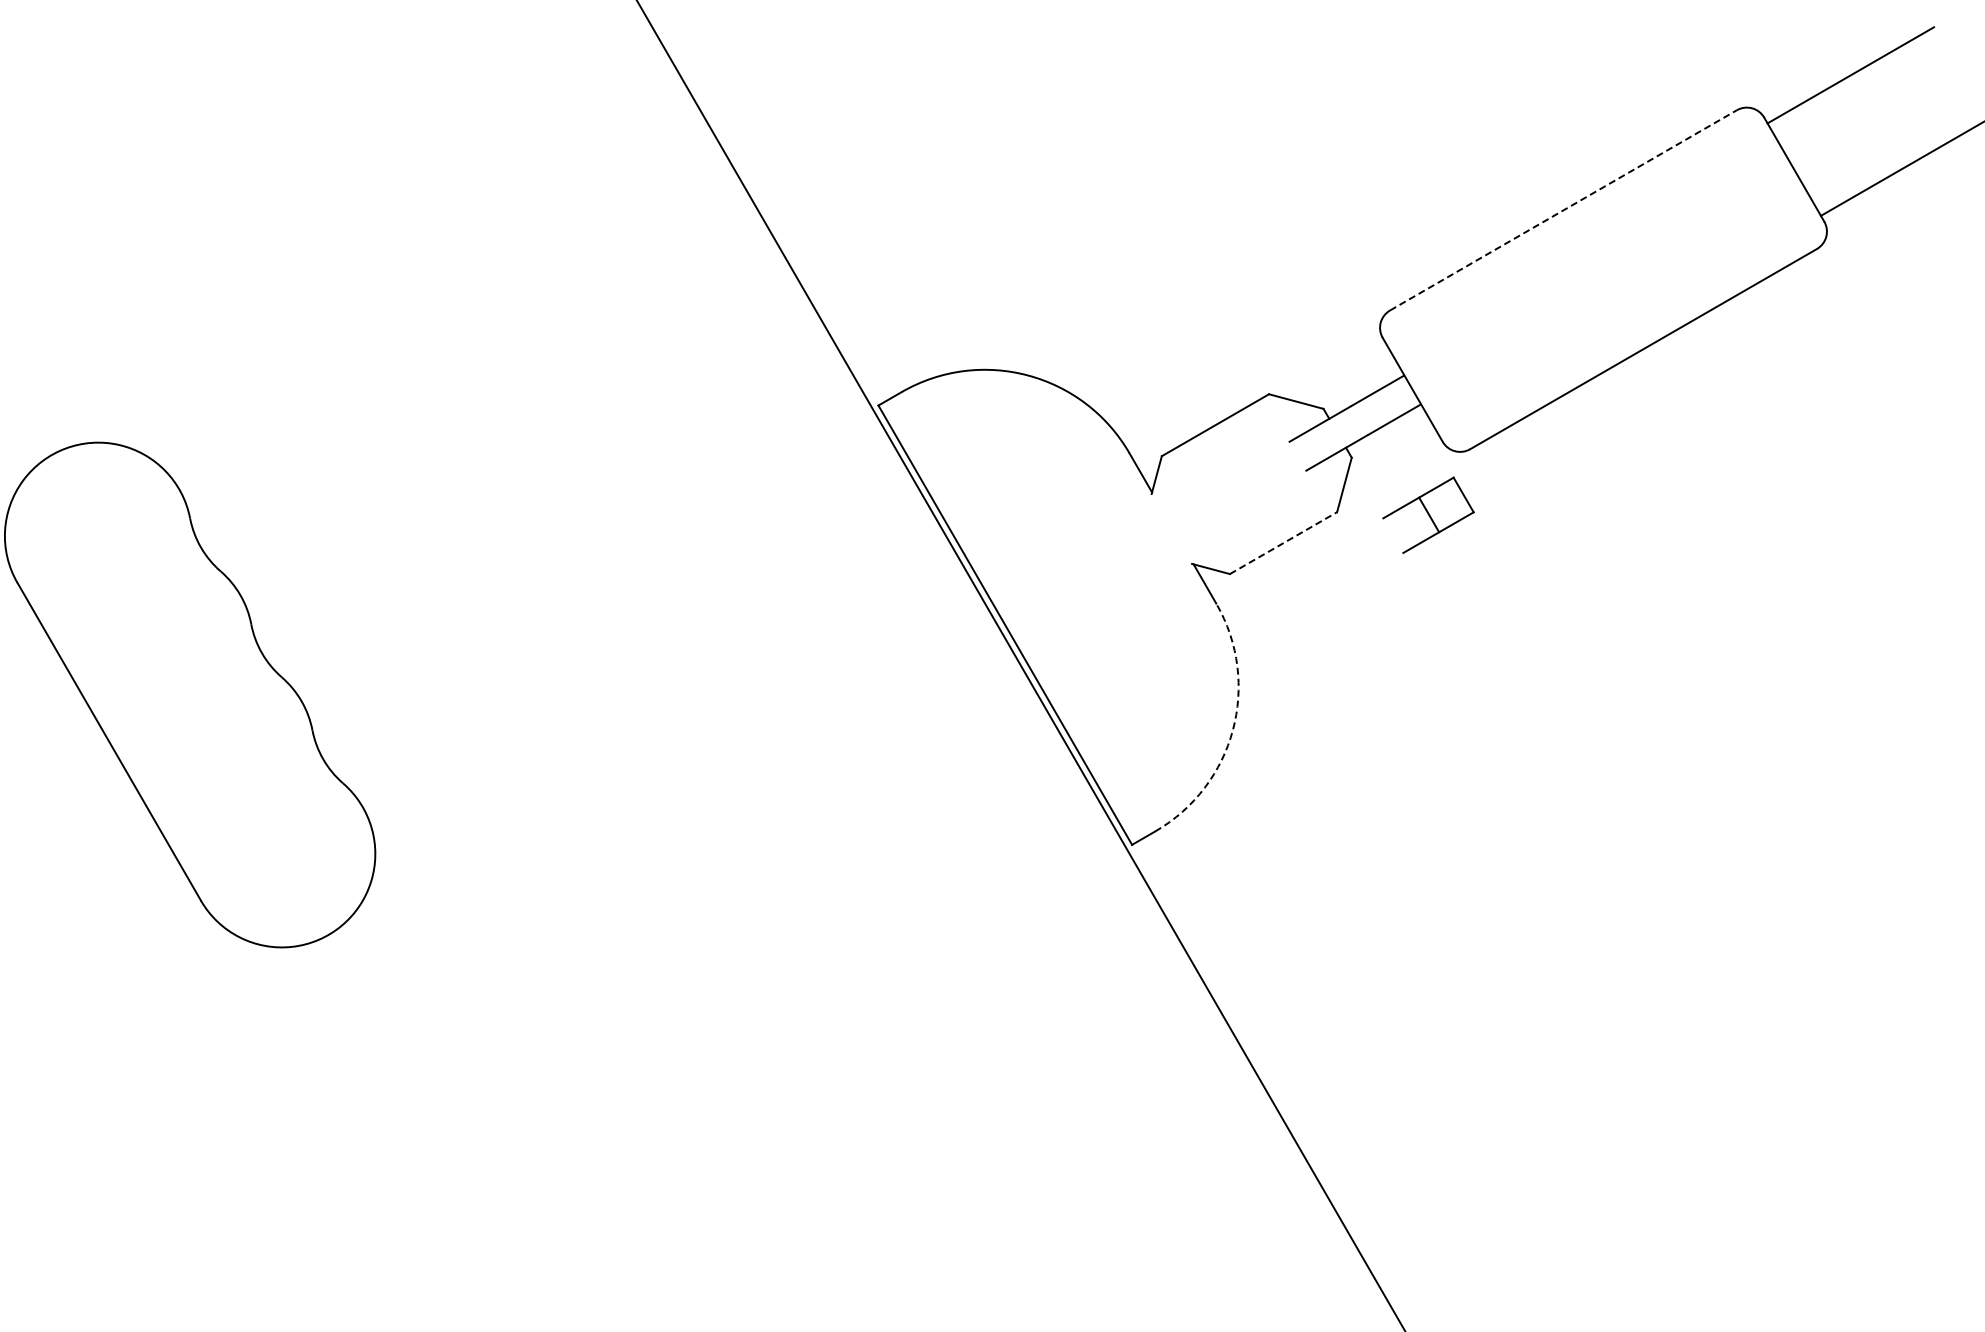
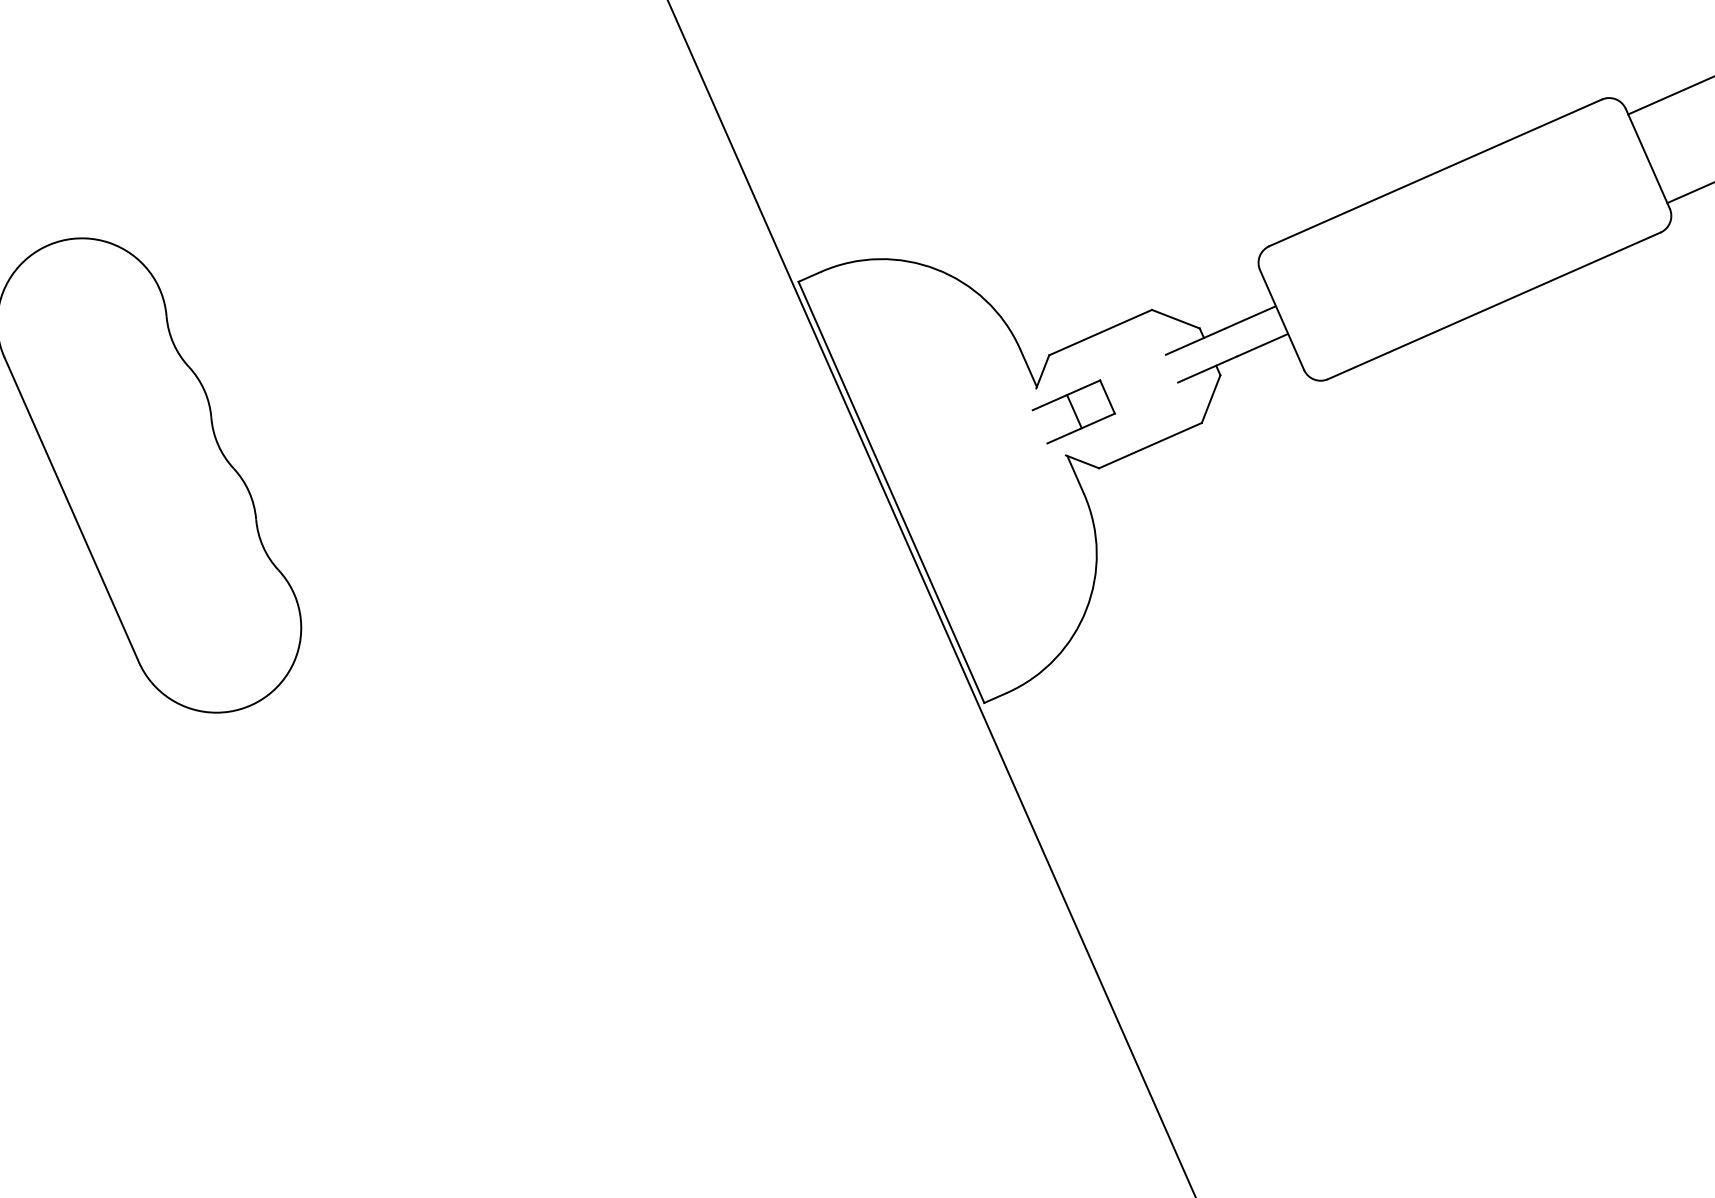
line: (1563, 210) -> (1435, 173), dashed -> solid
part: (1428, 514) -> (1073, 411), moved
line: (1283, 543) -> (1150, 445), dashed -> solid
arc: (1232, 730) -> (1086, 609), dashed -> solid

